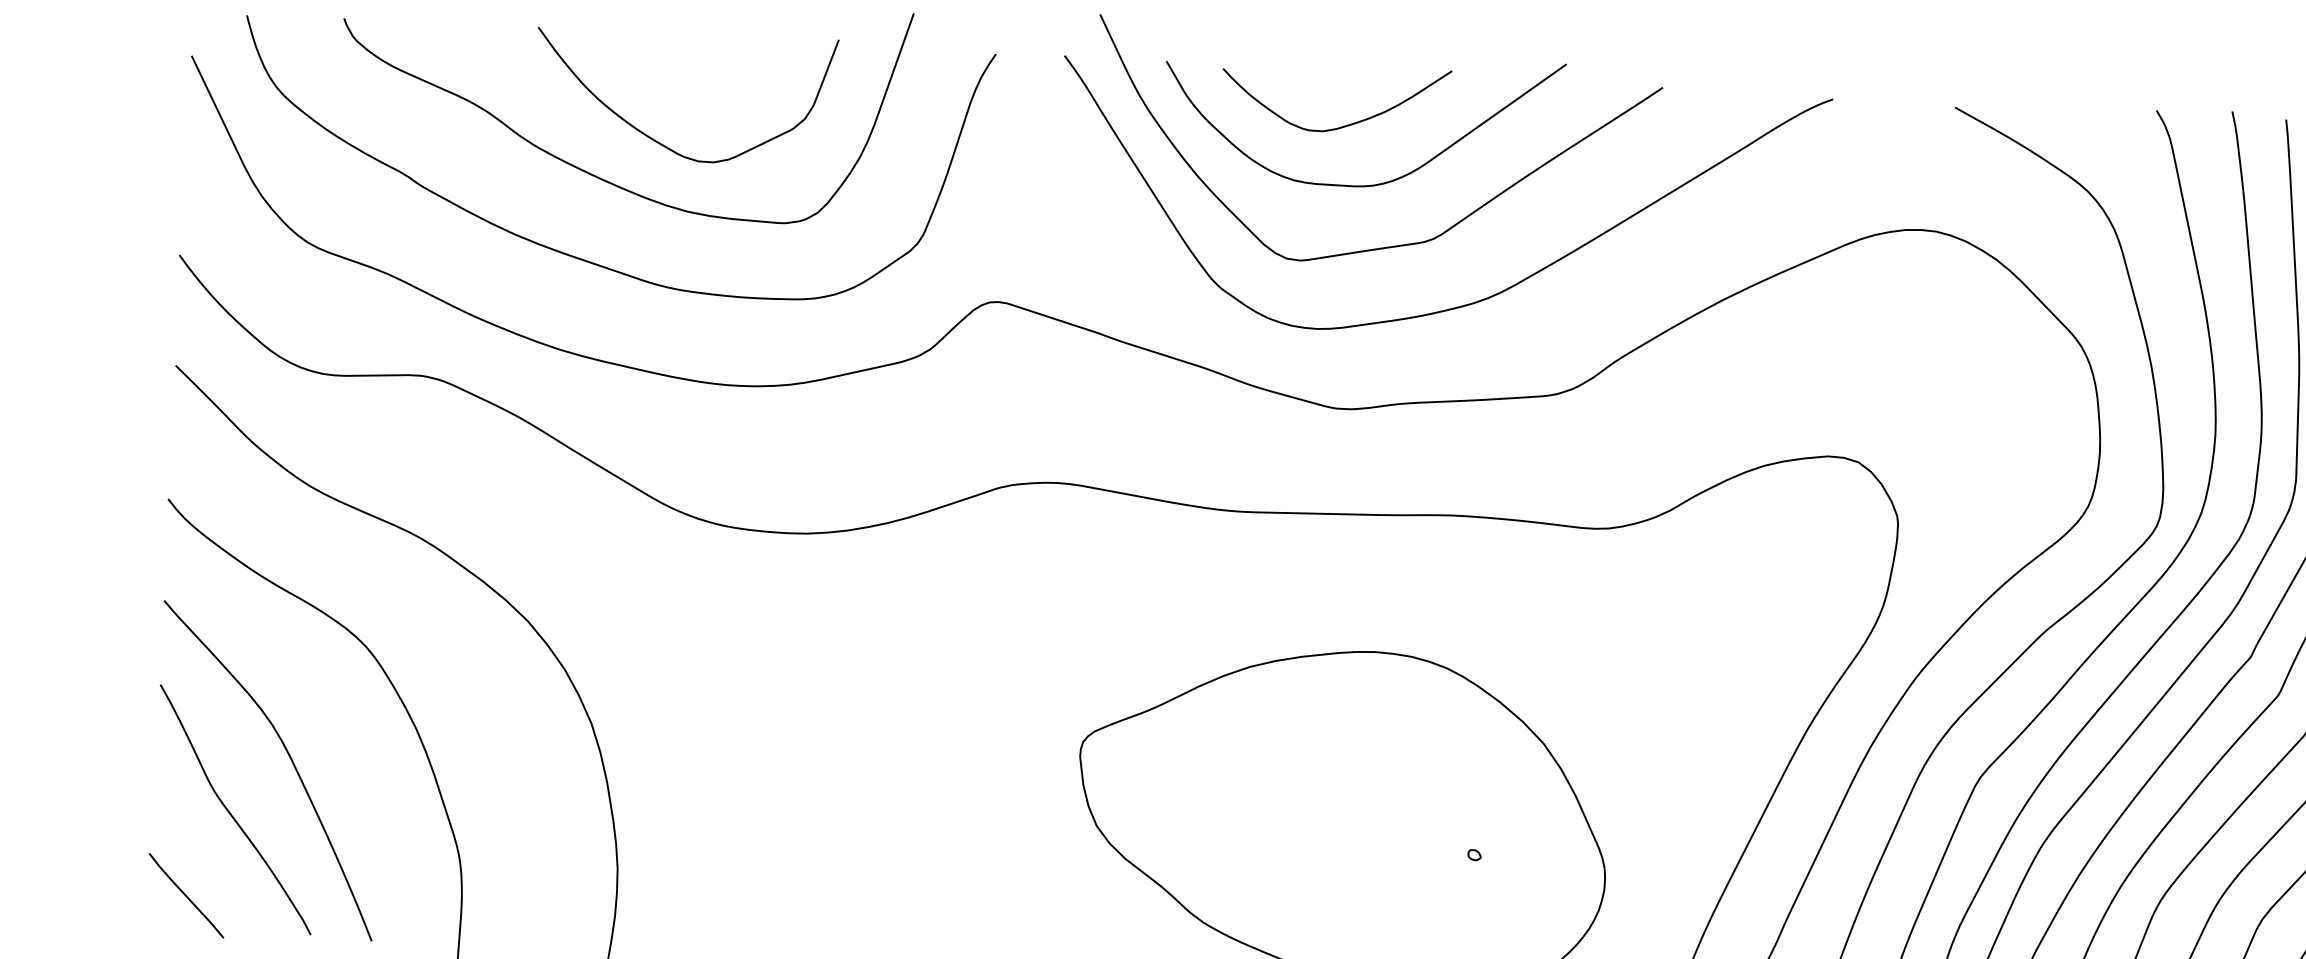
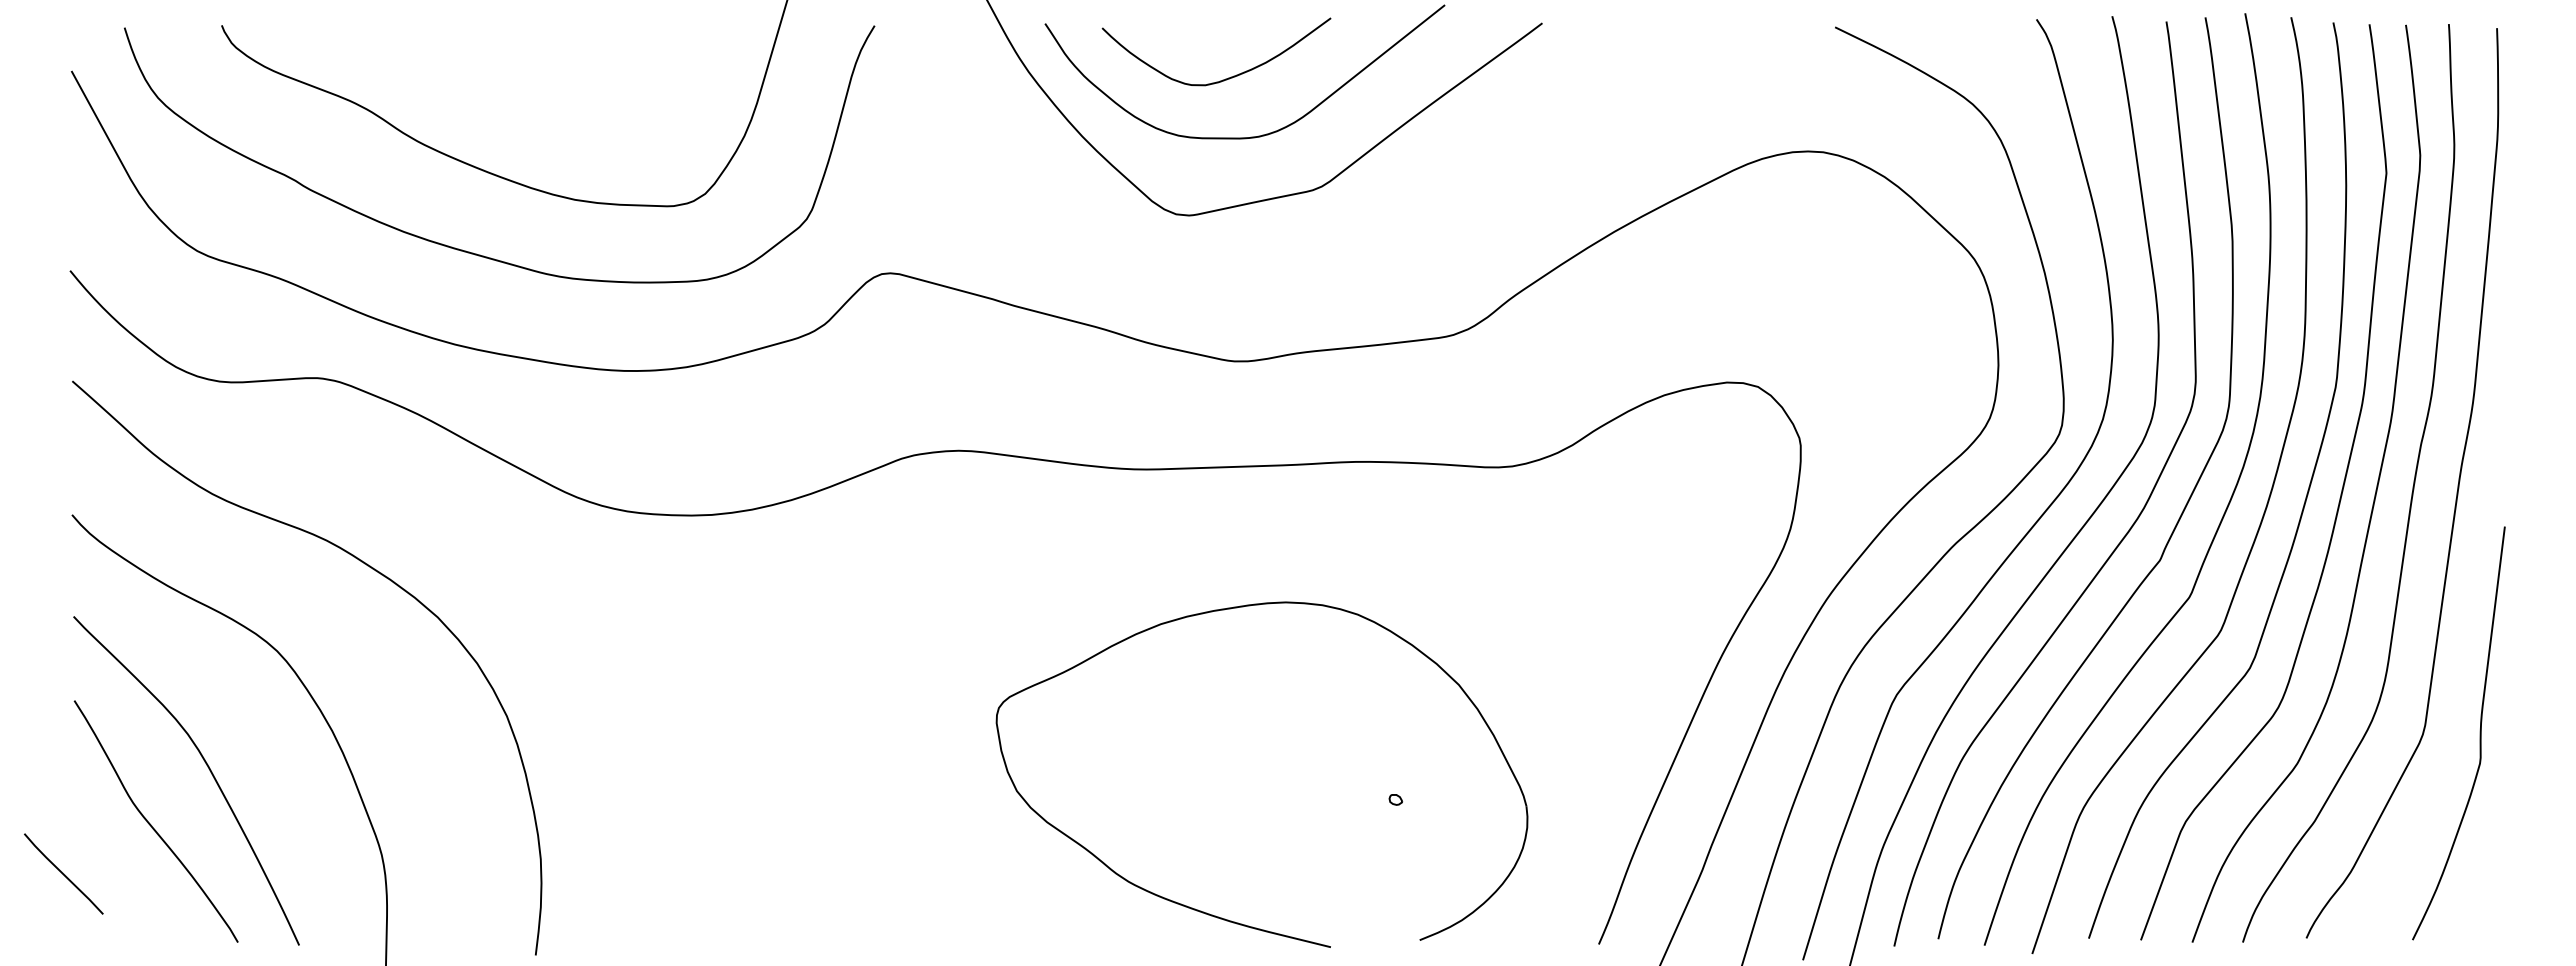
curve: (658, 141) -> (542, 131), removed
curve: (1468, 303) -> (1359, 249), removed
line: (186, 895) -> (63, 873), moved

